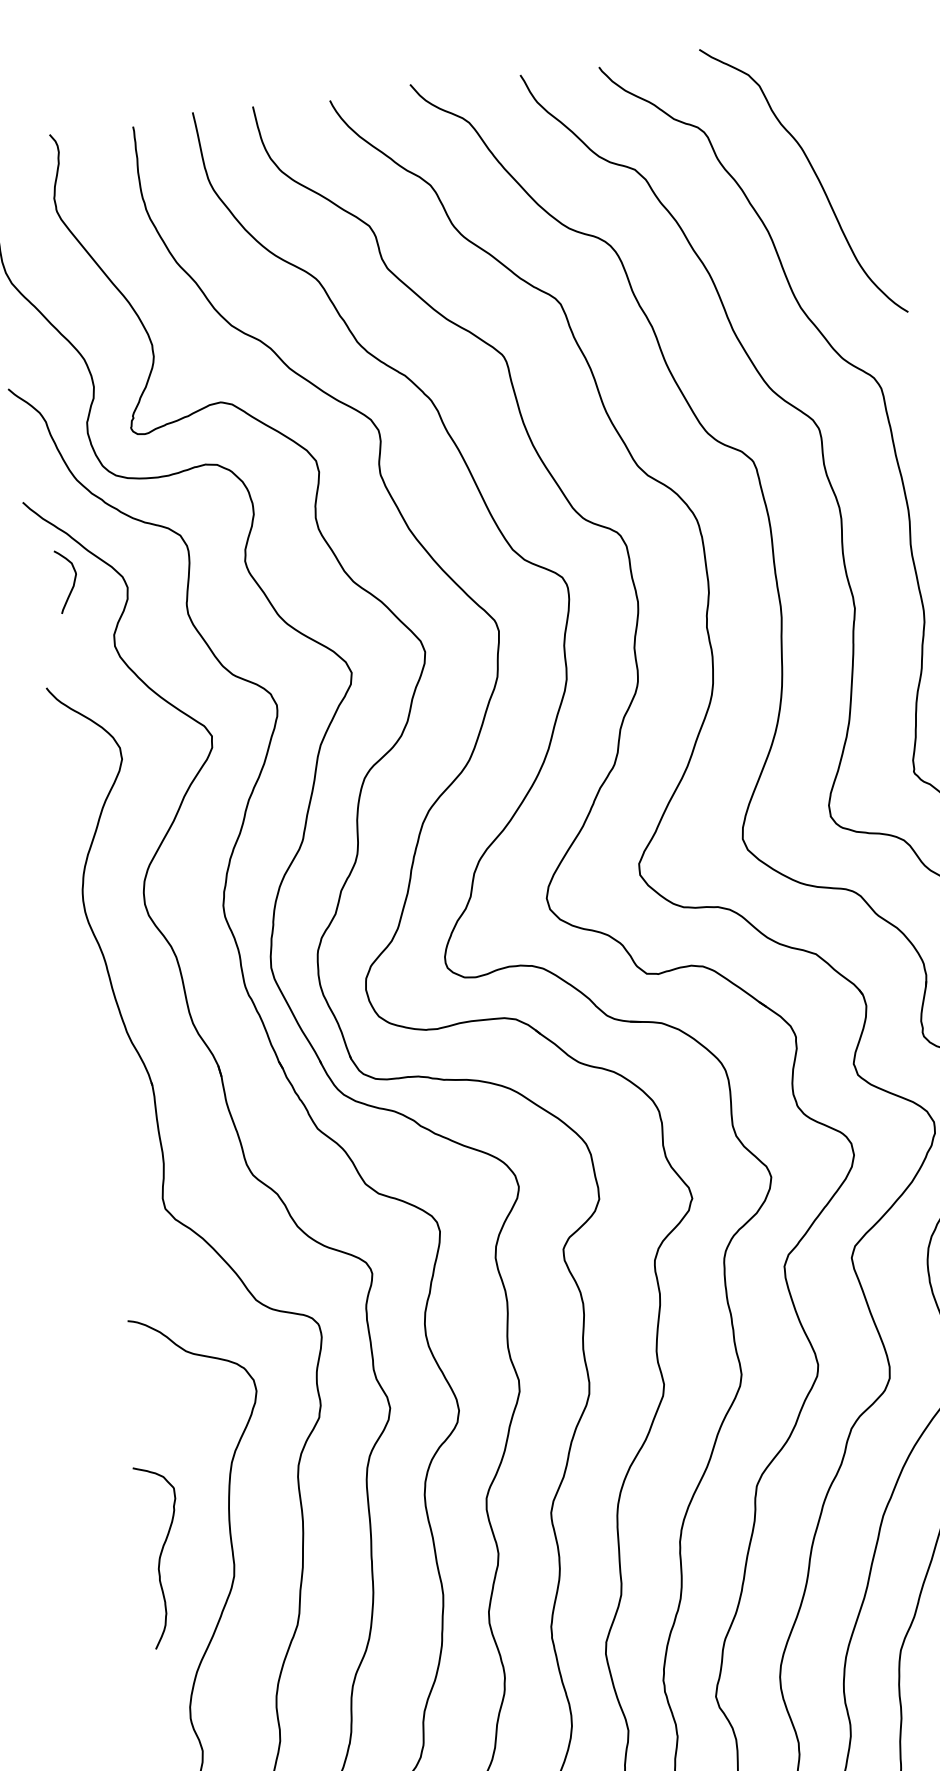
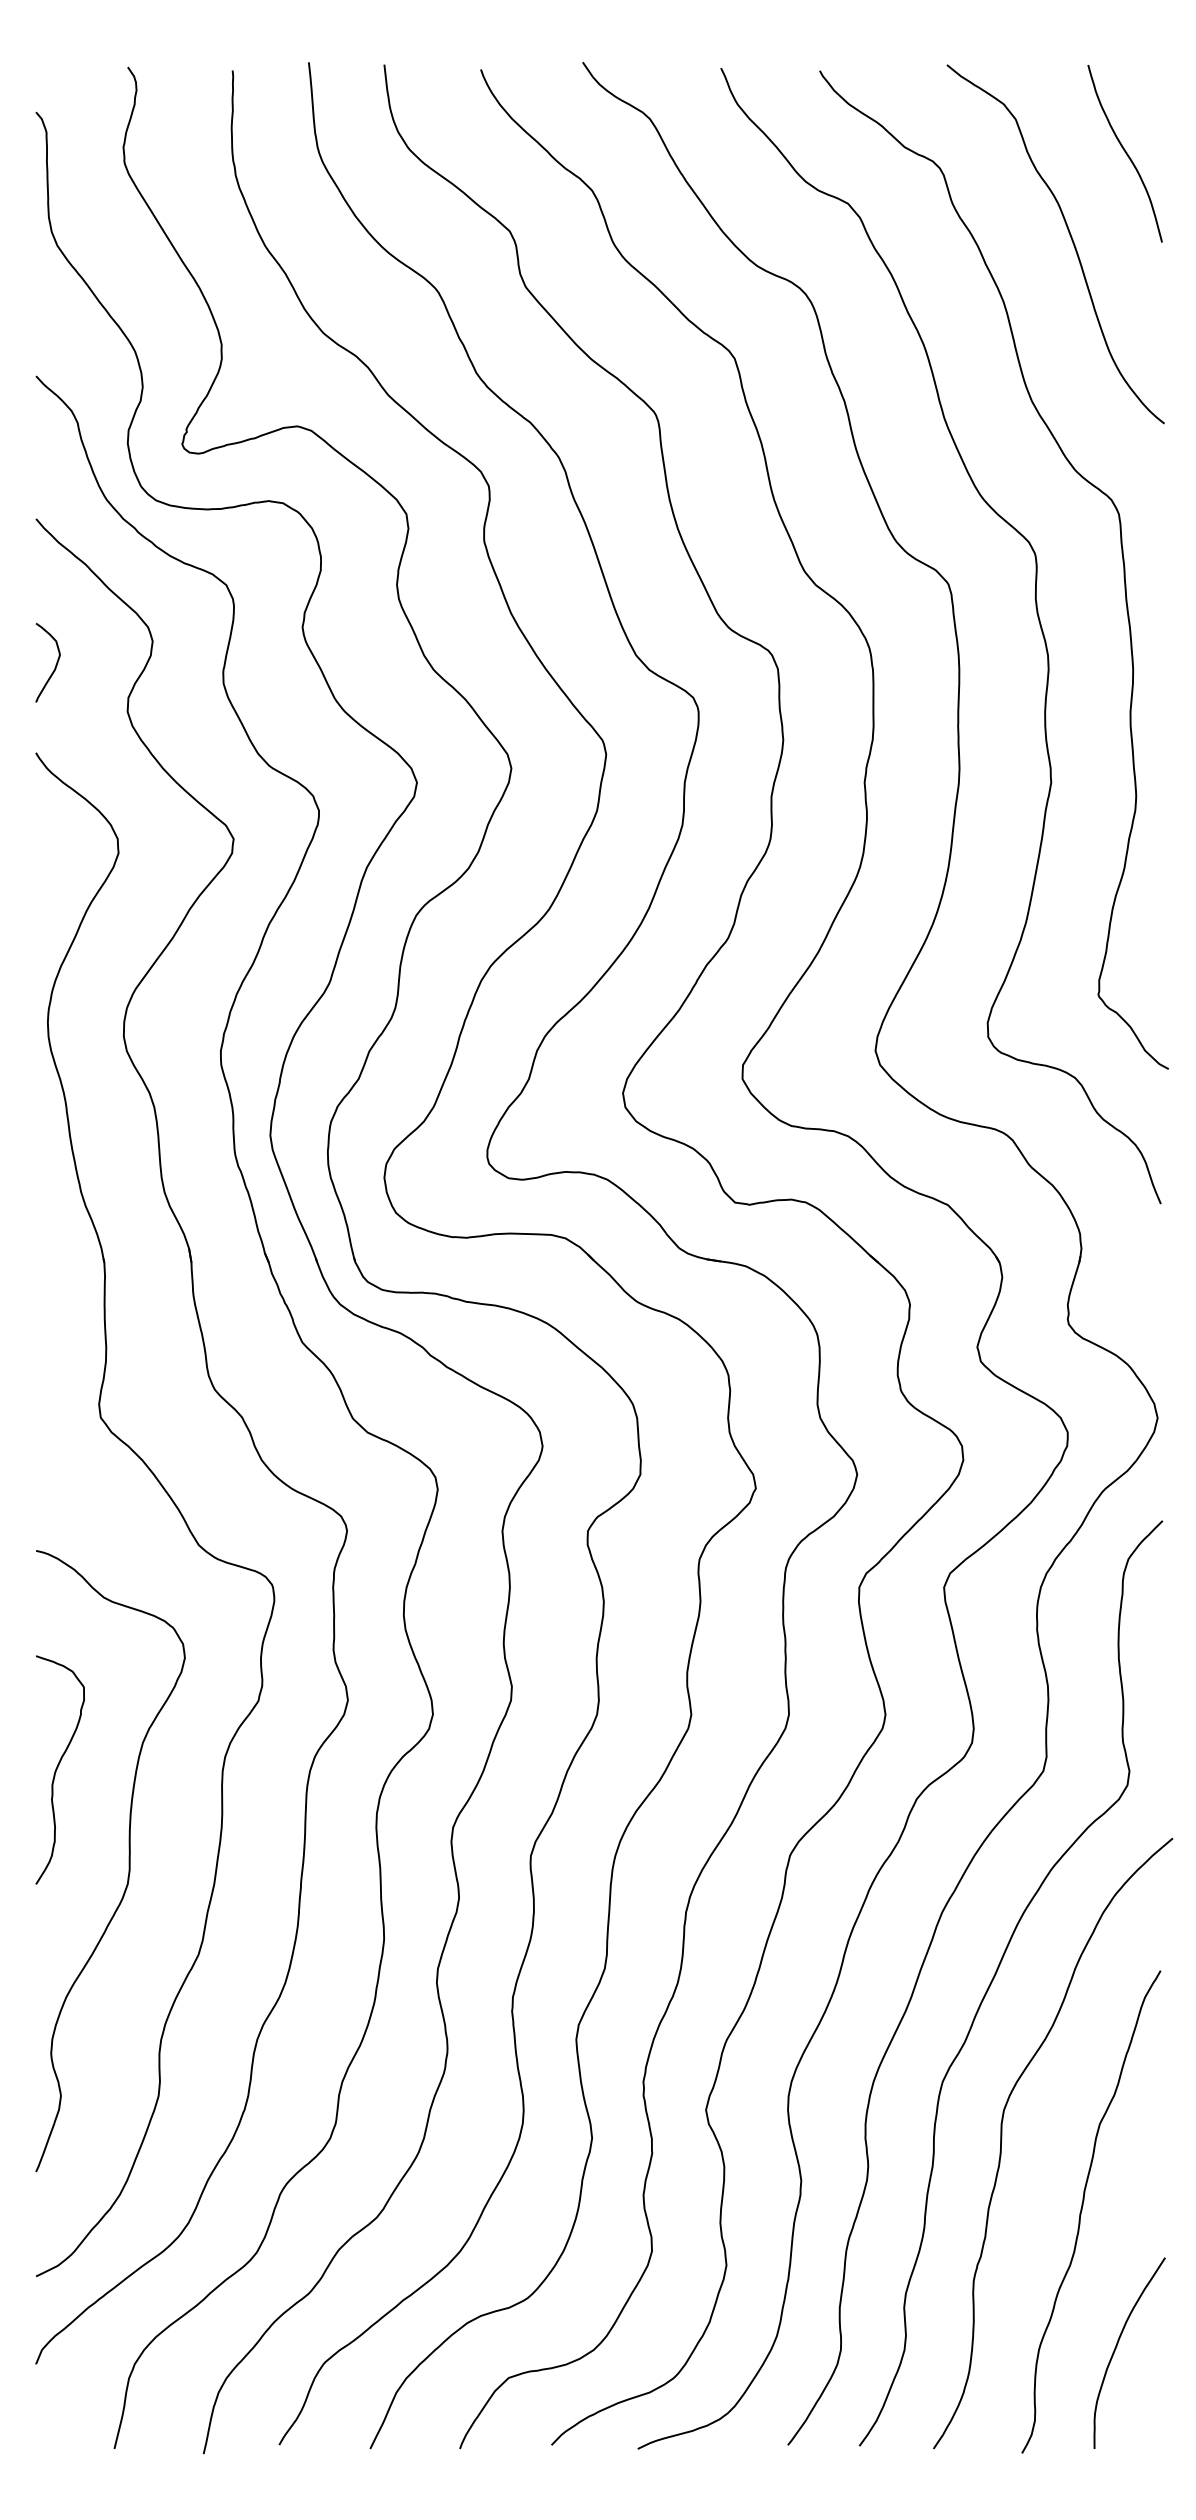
curve: (849, 101) -> (1124, 152), added
curve: (73, 581) -> (55, 664), moved
curve: (161, 1556) -> (57, 1769), moved

